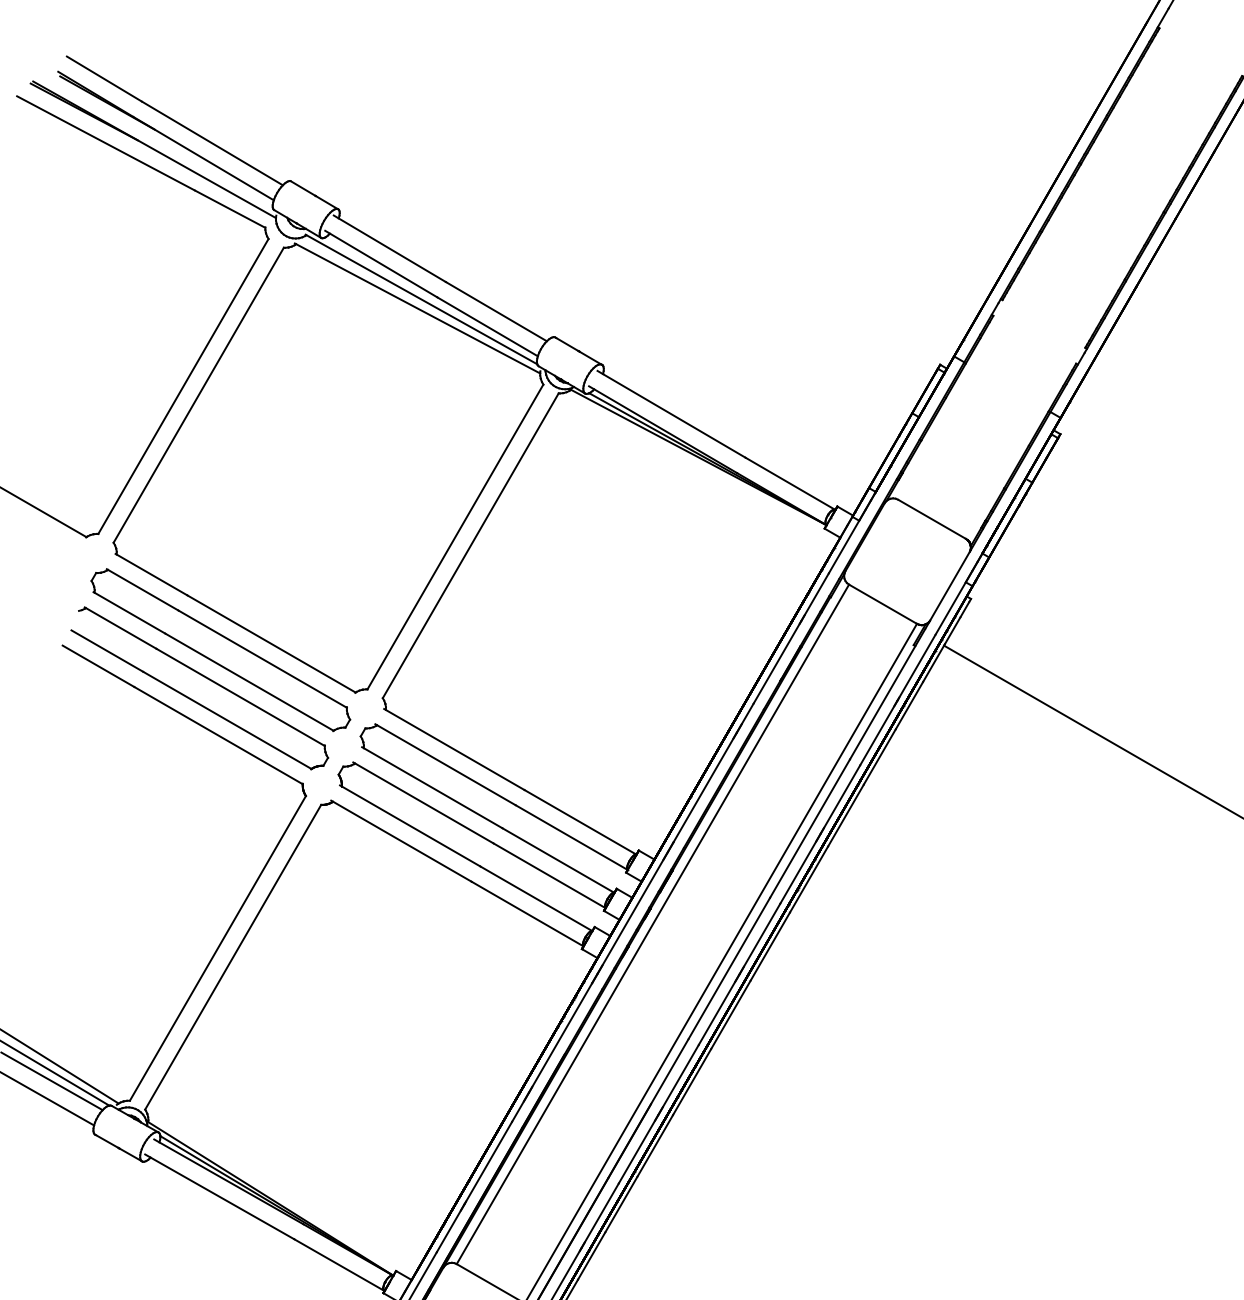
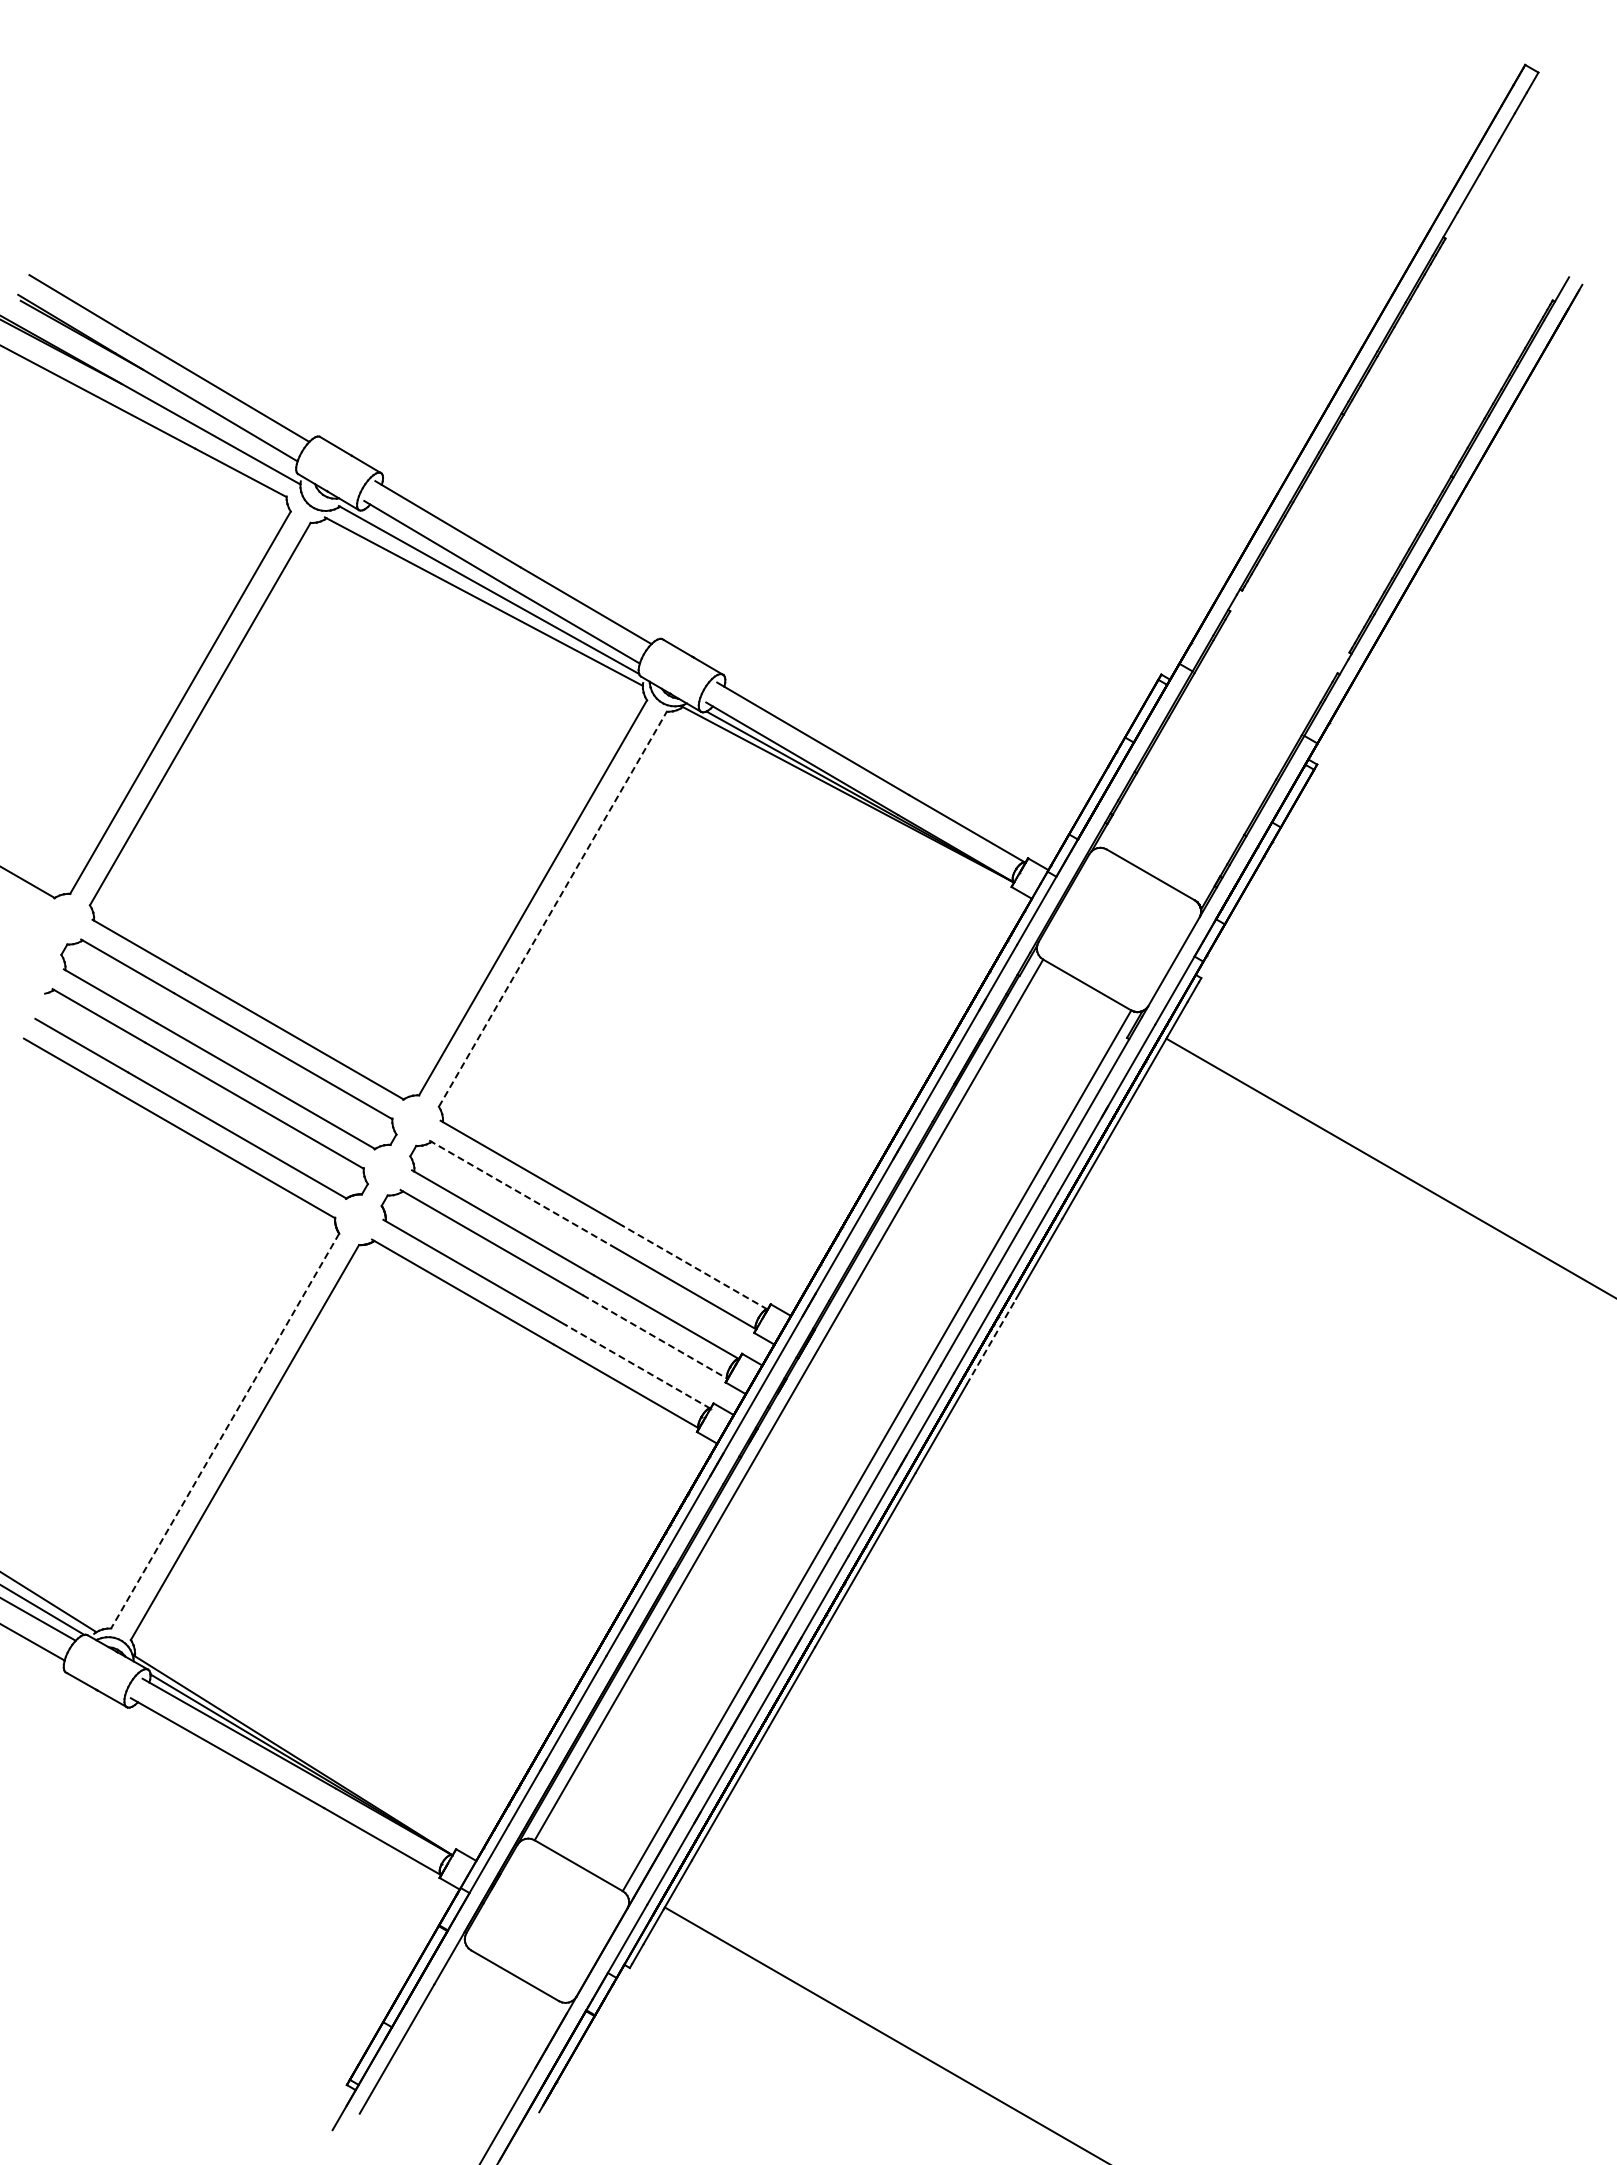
line: (471, 545) -> (553, 908), solid -> dashed
line: (445, 765) -> (520, 1193), solid -> dashed
line: (580, 822) -> (695, 1267), solid -> dashed
line: (549, 876) -> (655, 1337), solid -> dashed
line: (809, 879) -> (991, 1341), solid -> dashed
line: (536, 898) -> (637, 1366), solid -> dashed
line: (217, 948) -> (224, 1431), solid -> dashed

